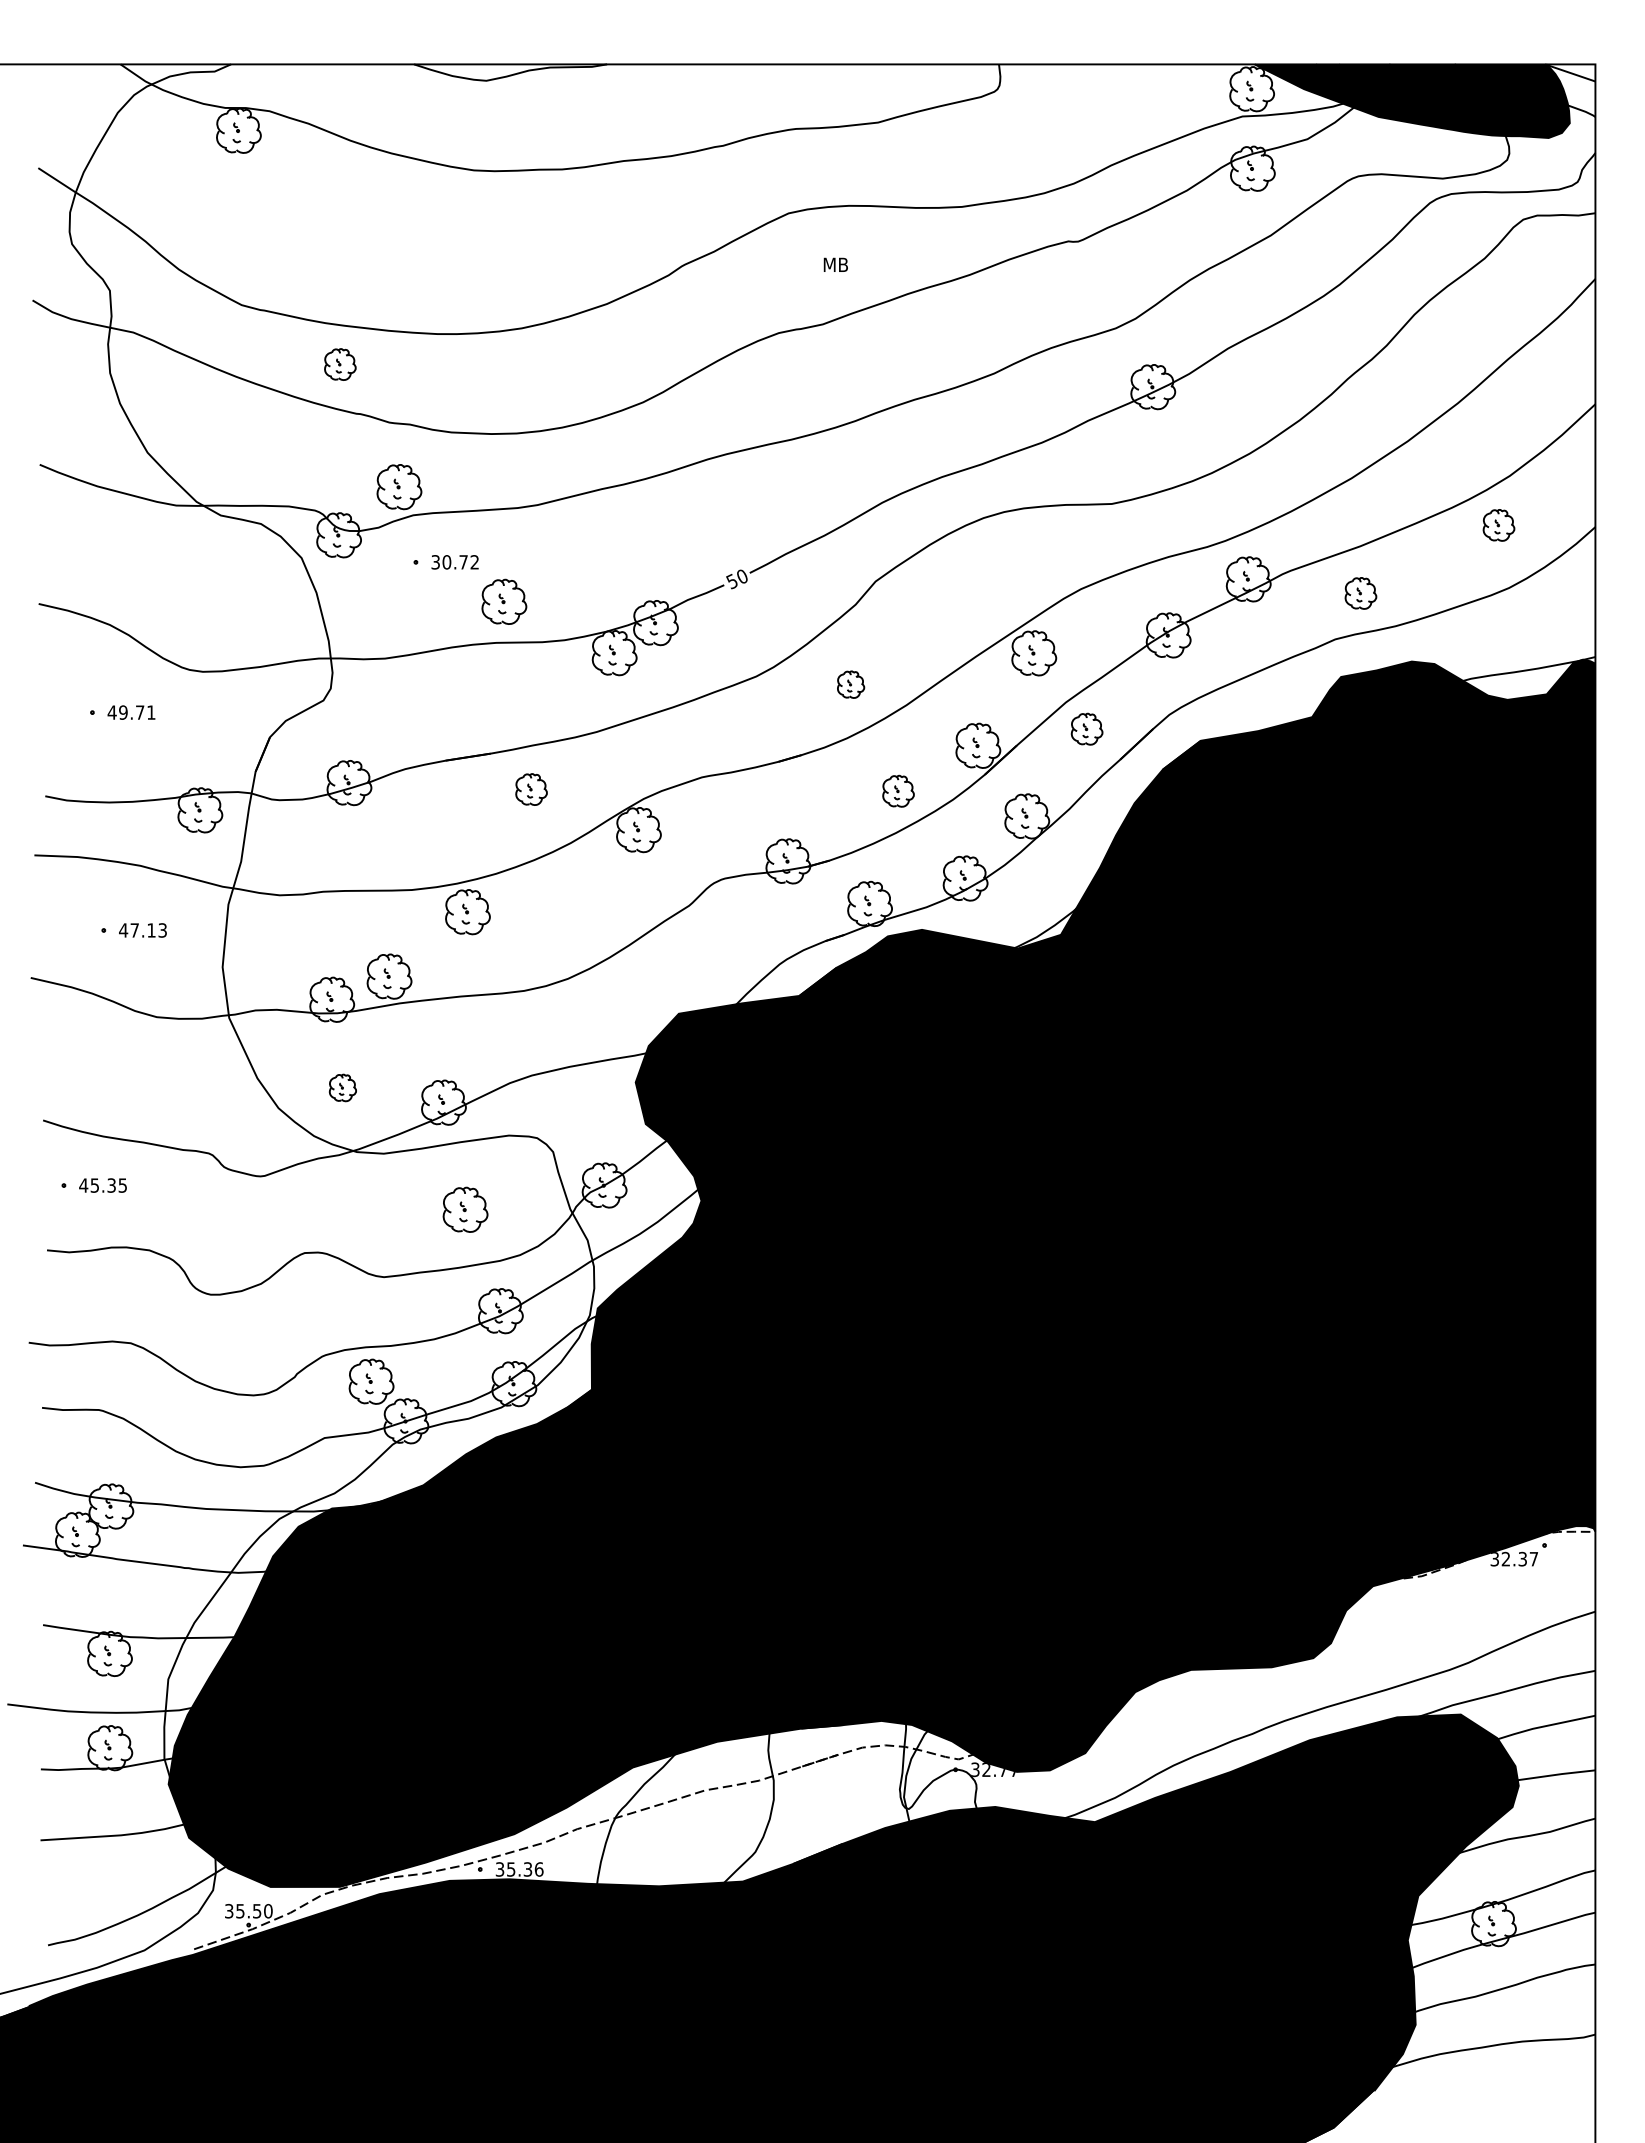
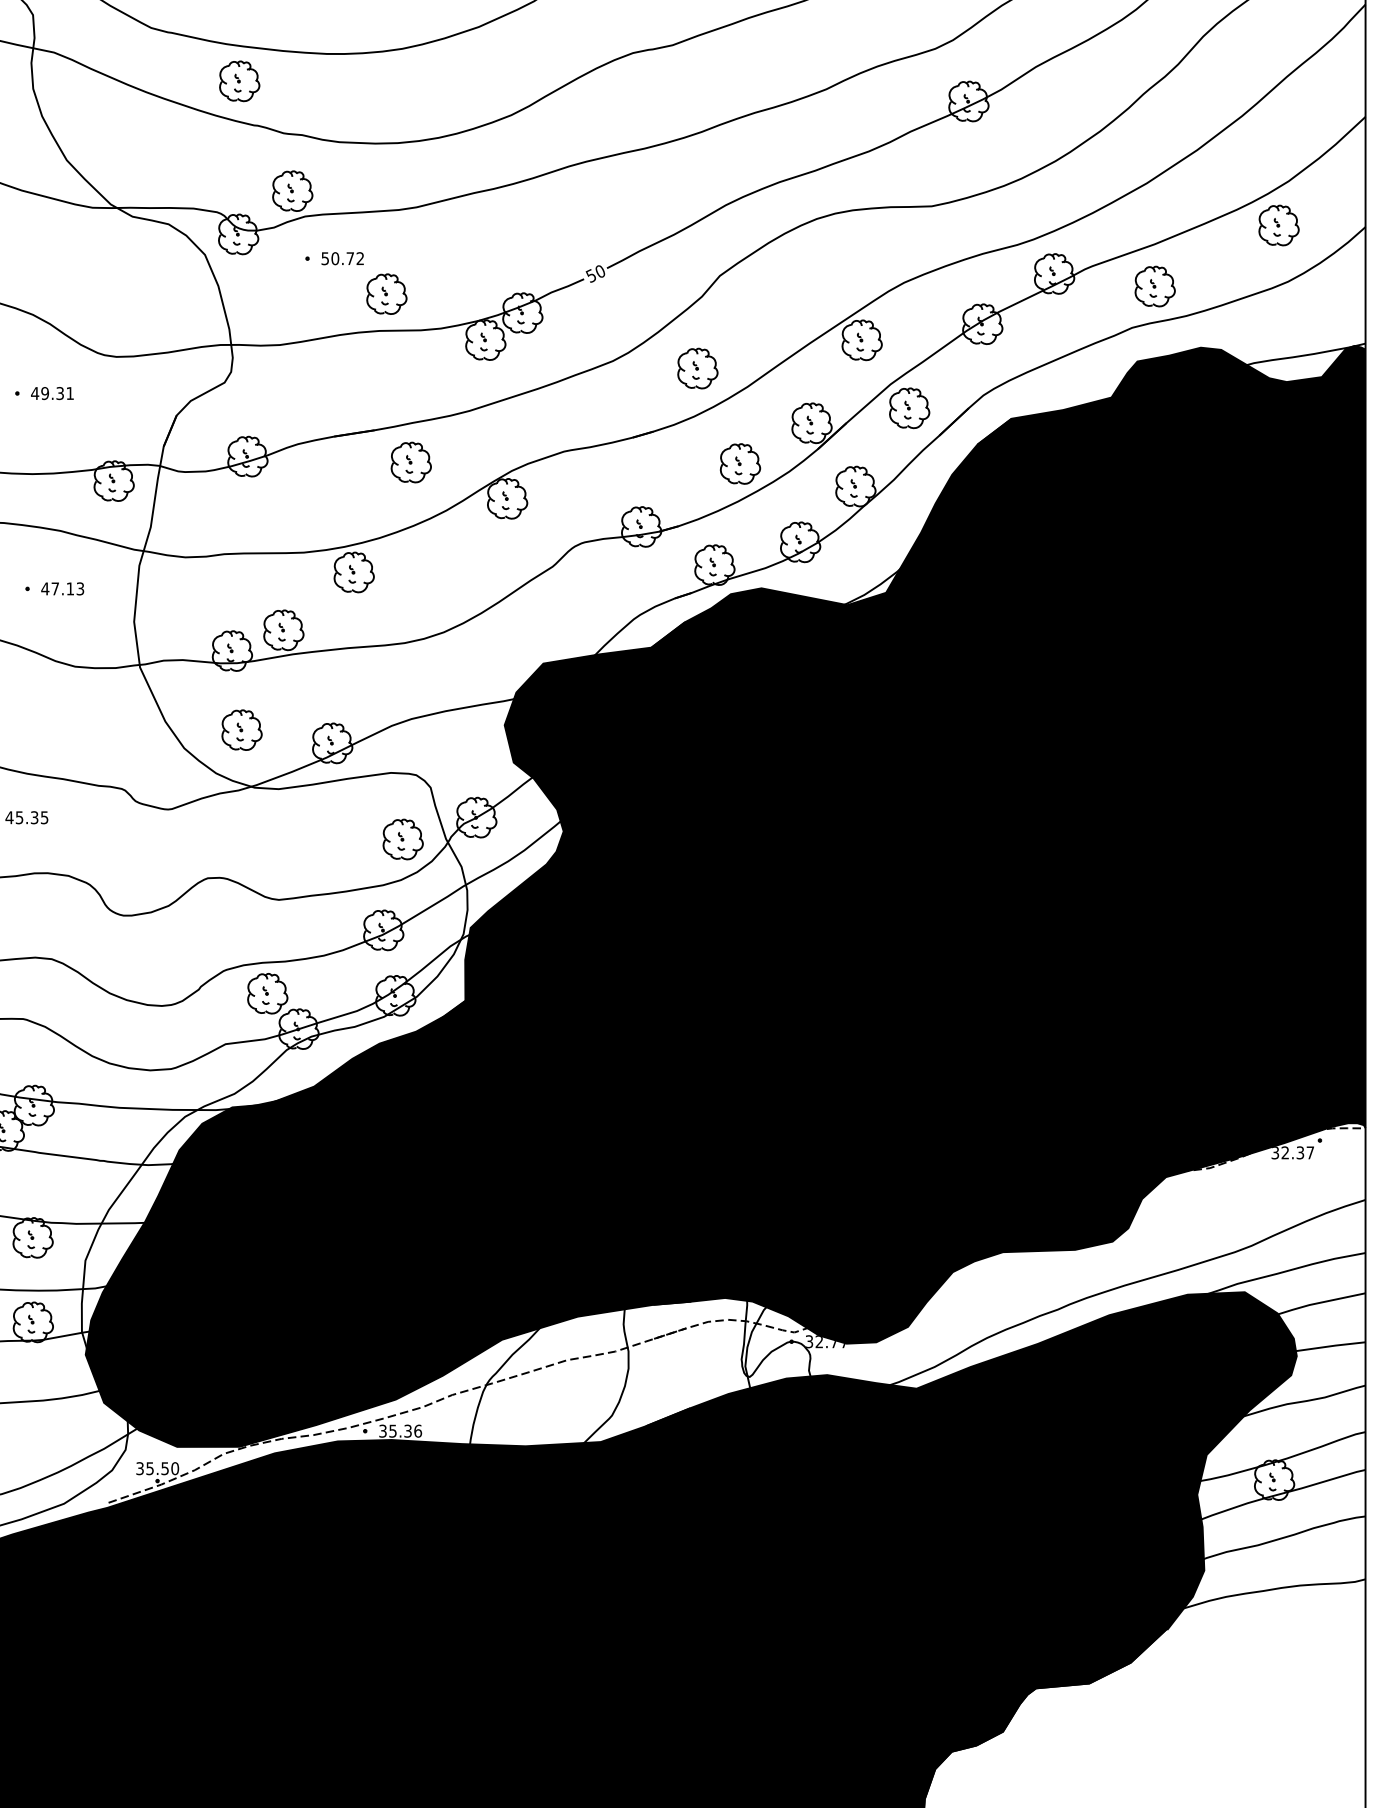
part: (340, 364) -> (239, 81), size x1.43
part: (1498, 525) -> (1278, 225), size x1.43
text: (435, 561) -> (325, 257), 30.72 -> 50.72
part: (1360, 593) -> (1154, 286), size x1.43
part: (850, 684) -> (697, 368), size x1.67
text: (140, 712) -> (60, 393), 49.71 -> 49.31
part: (1086, 729) -> (909, 408), size x1.43
part: (531, 789) -> (411, 462), size x1.43
part: (898, 791) -> (740, 464), size x1.43
part: (342, 1087) -> (241, 729), size x1.67
part: (465, 1209) -> (403, 839), moved

